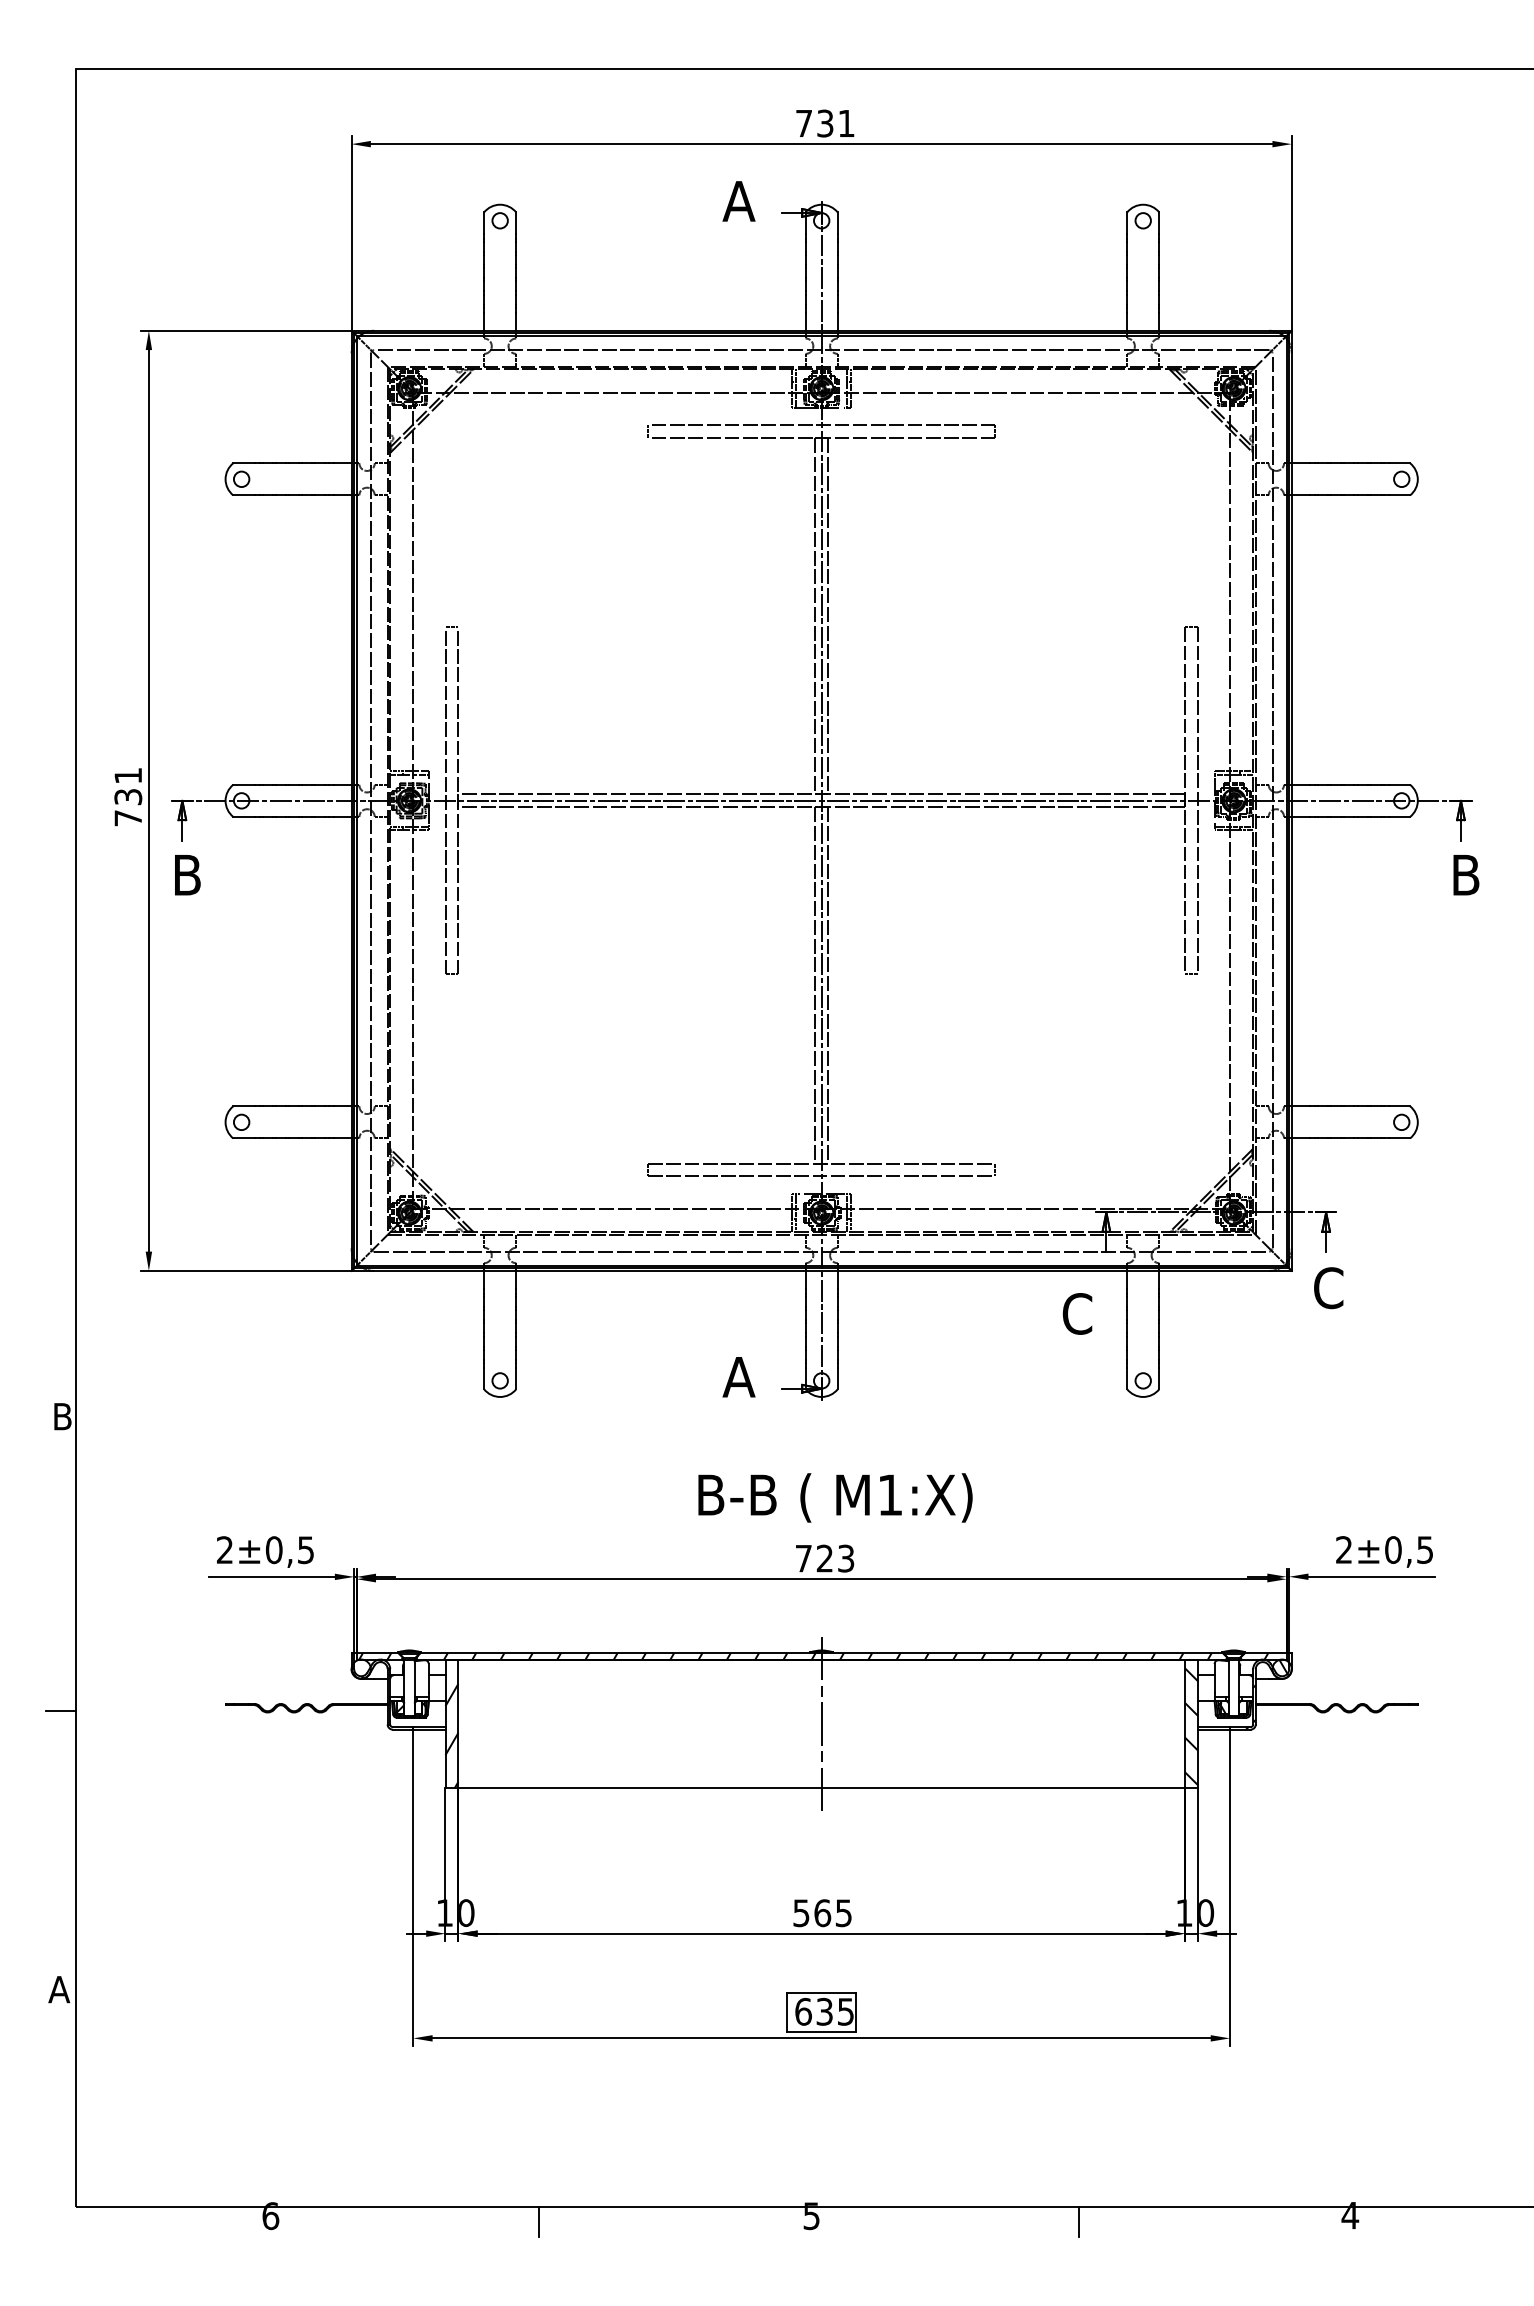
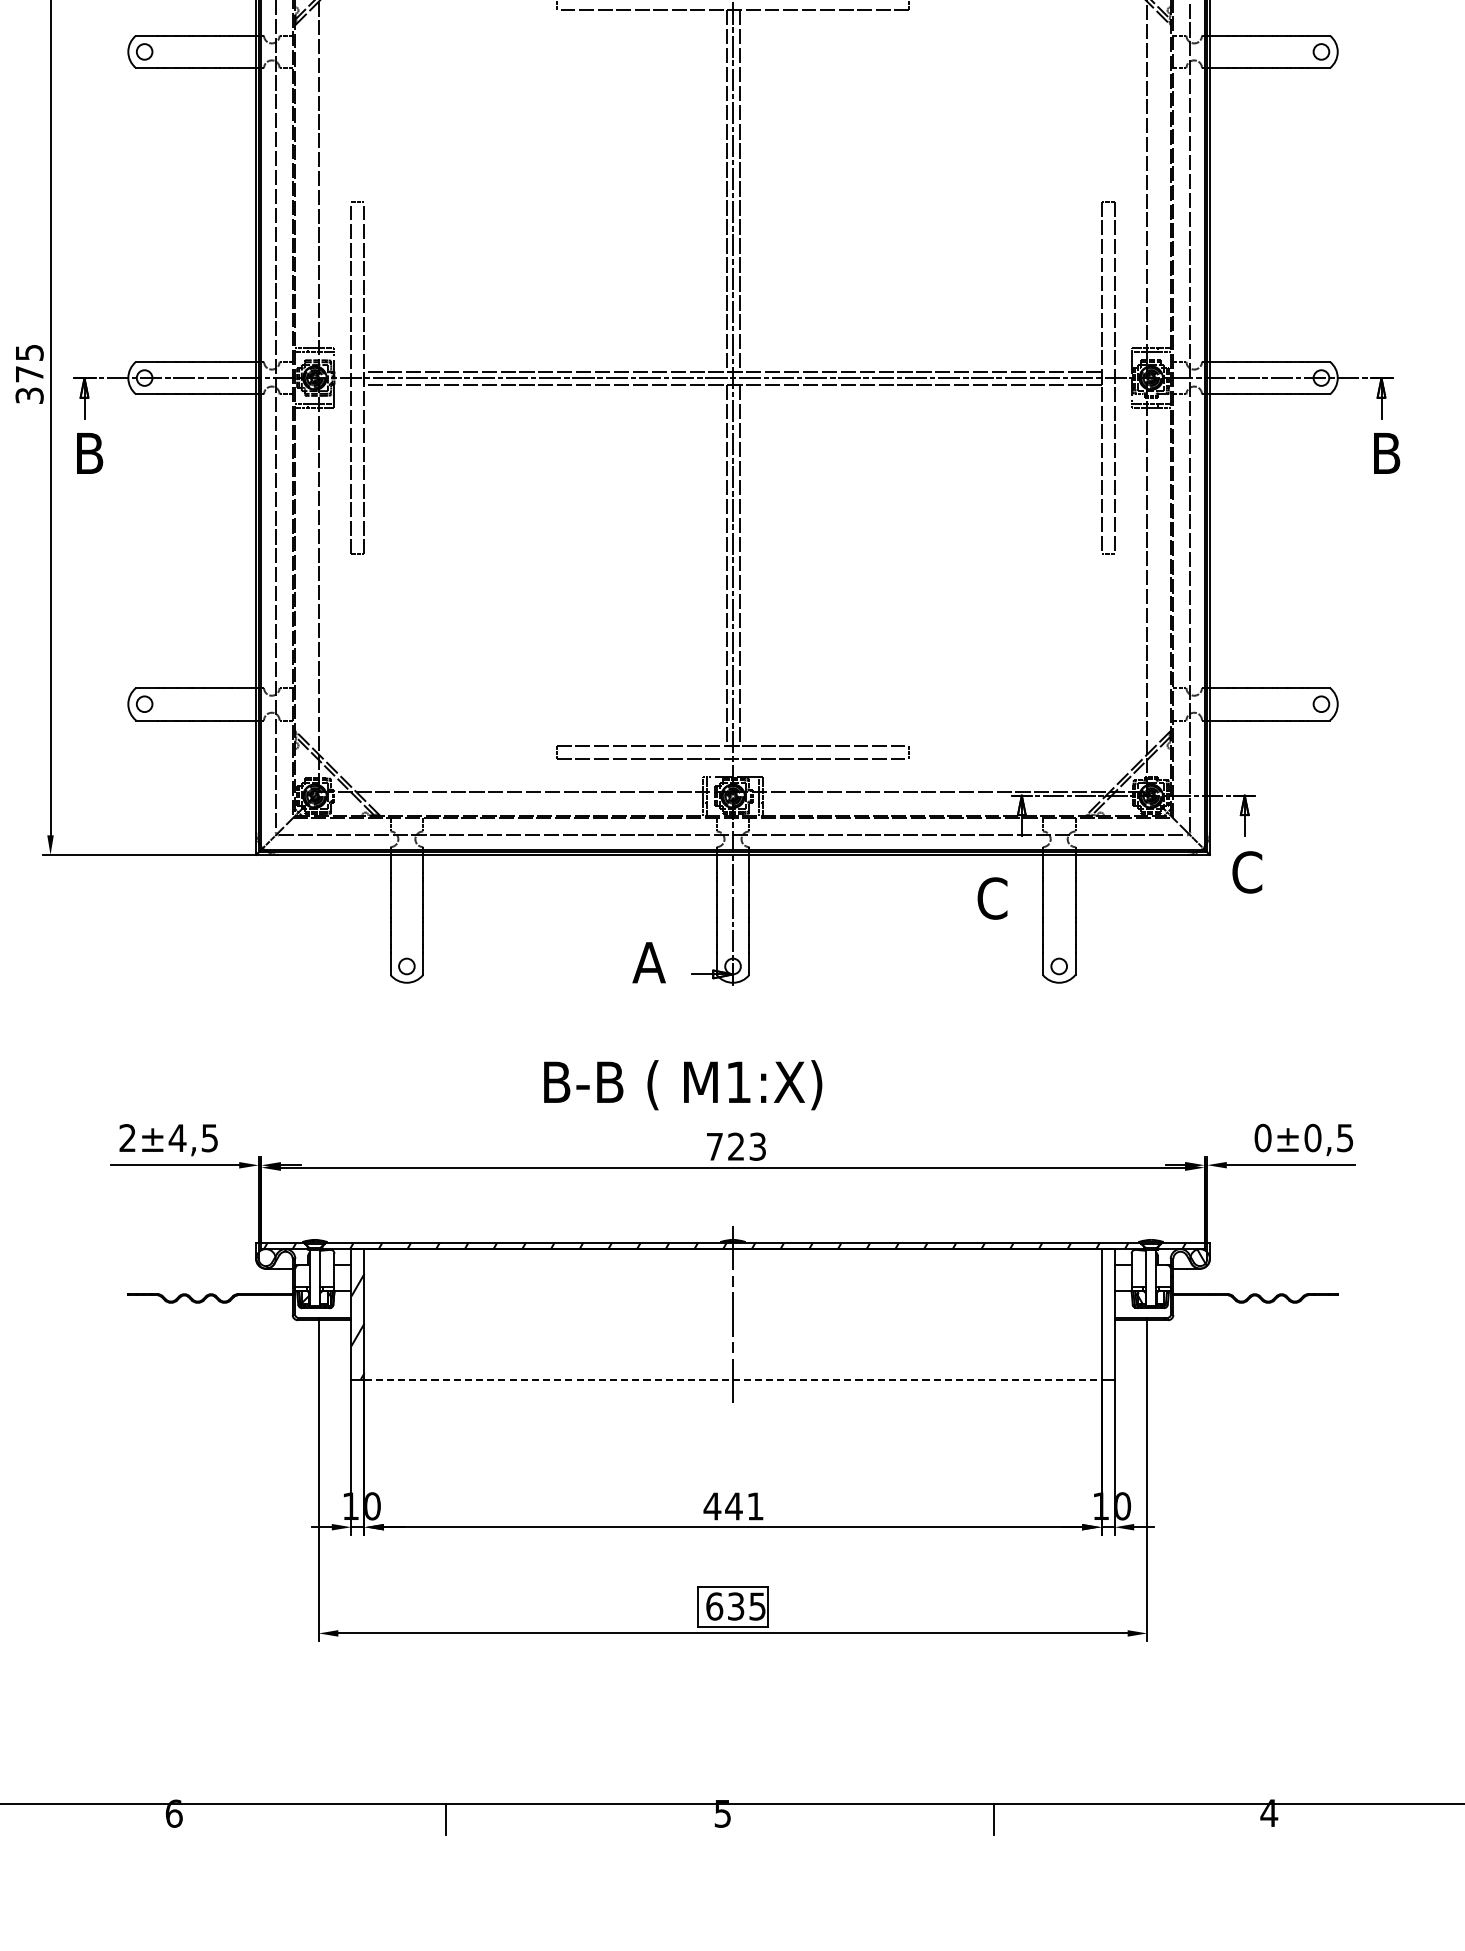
text: (128, 797) -> (29, 374), 731 -> 375
text: (835, 1497) -> (683, 1084), moved
text: (1344, 1549) -> (1263, 1137), 2 -> 0
text: (273, 1550) -> (176, 1138), ±0,5 -> ±4,5
hatch: (1191, 1726) -> (1108, 1317), removed
line: (822, 1788) -> (733, 1379), solid -> dashed
text: (821, 1913) -> (732, 1506), 565 -> 441

